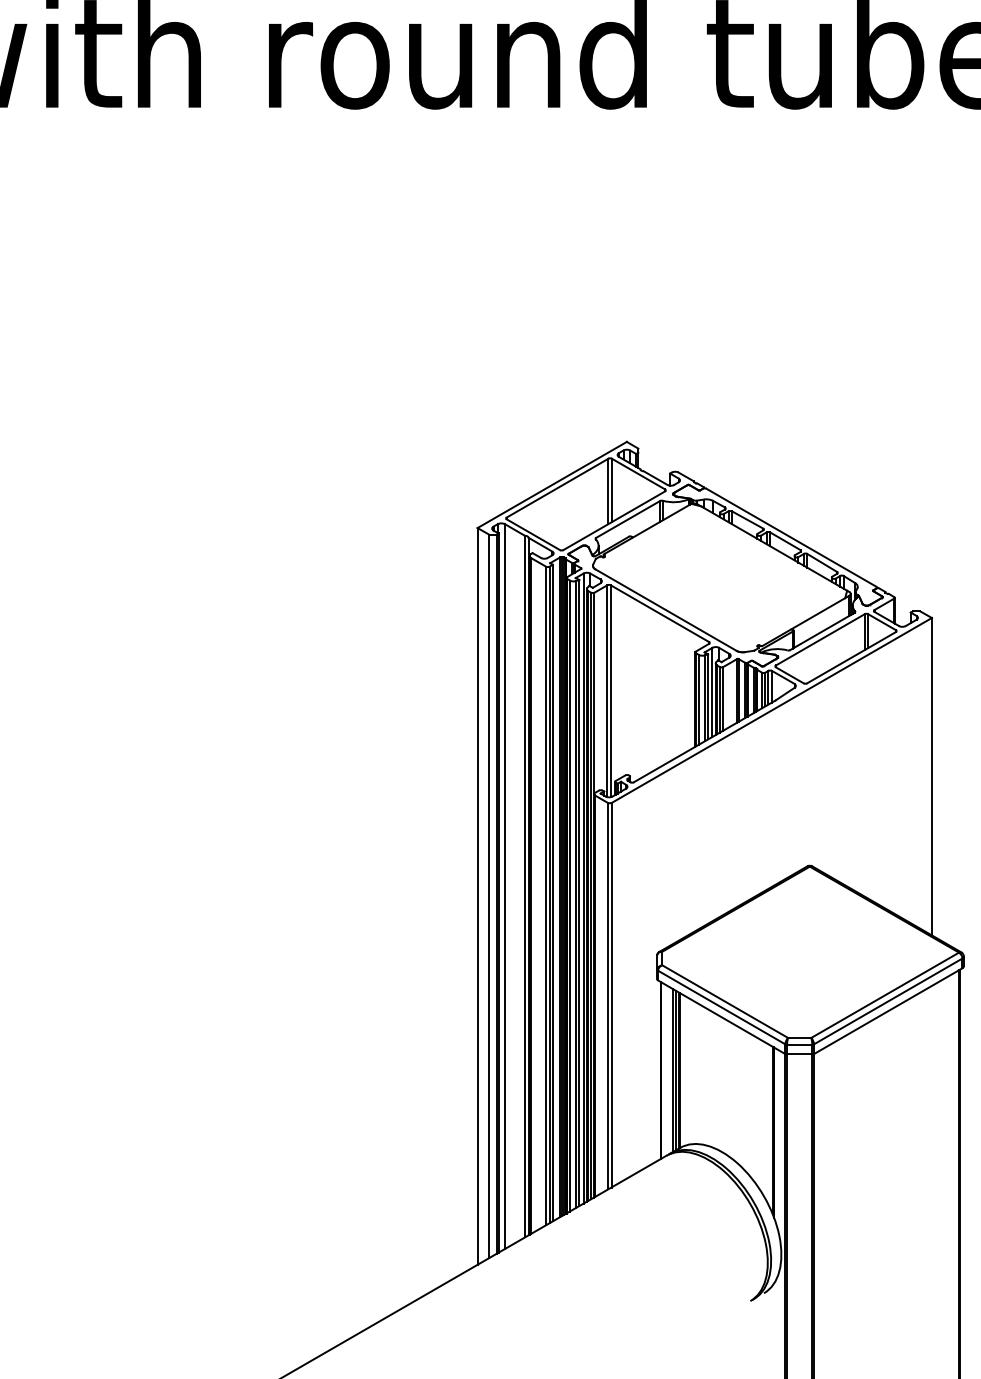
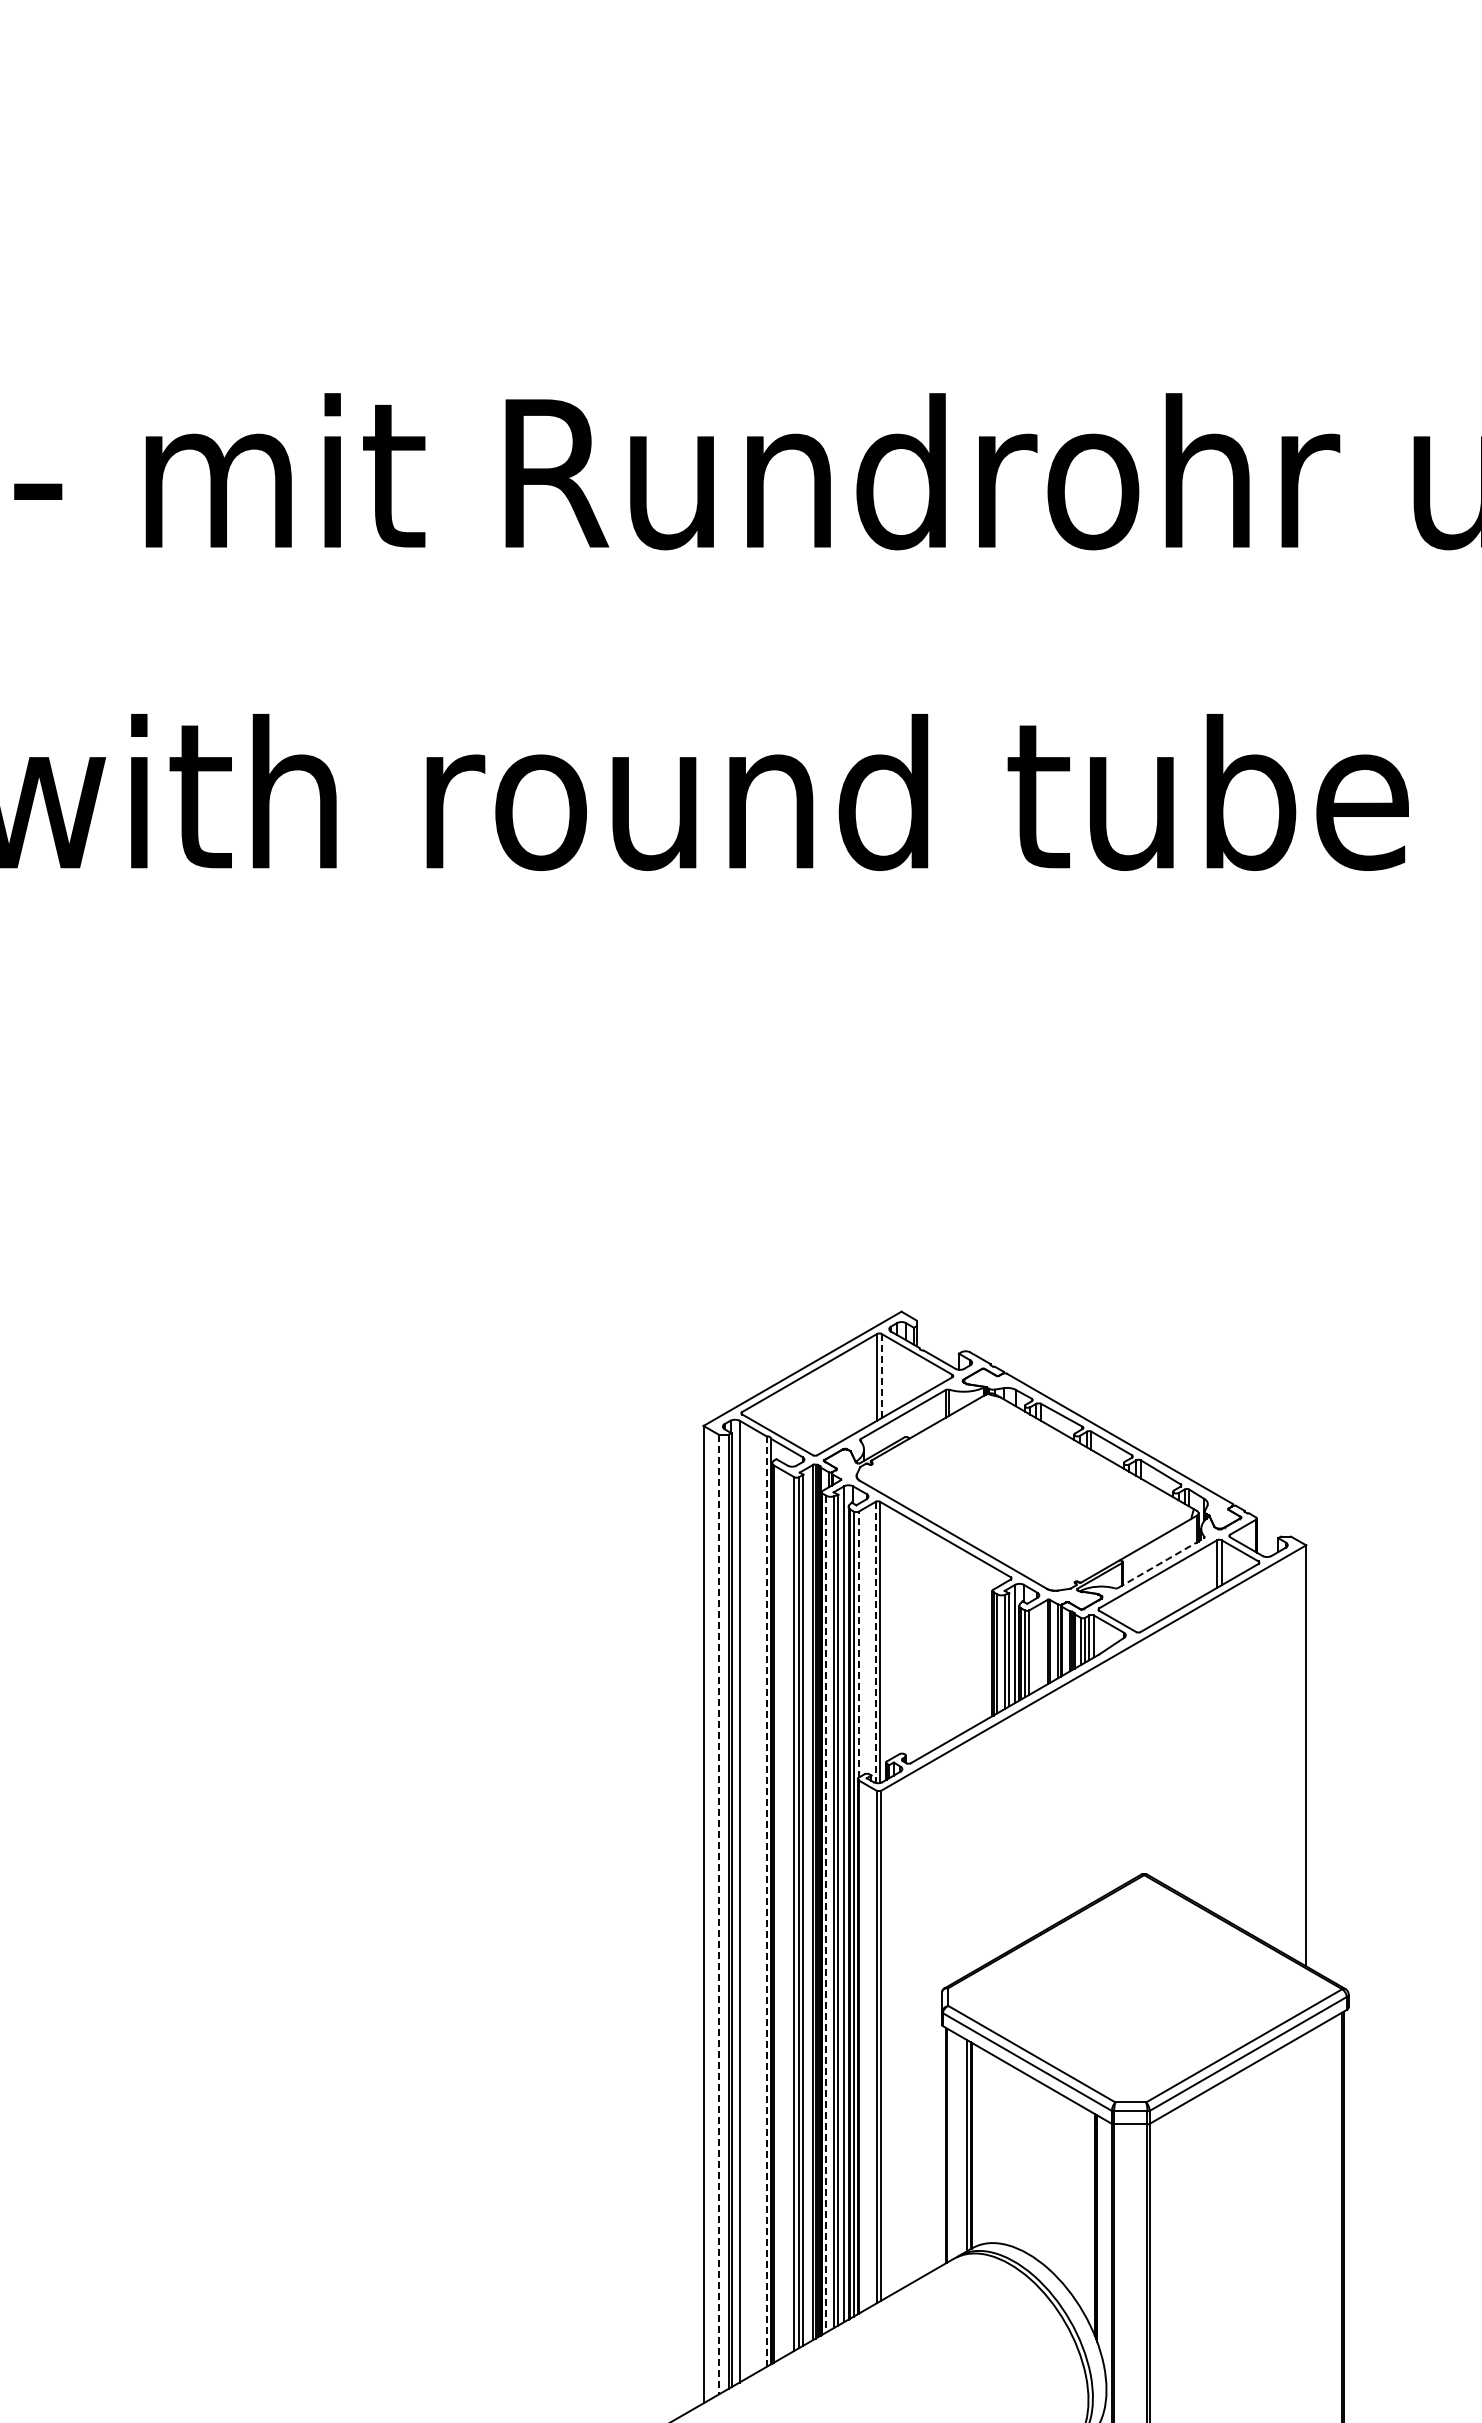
line: (611, 490) -> (881, 1375), solid -> dashed
line: (822, 630) -> (1161, 1562), solid -> dashed
line: (607, 691) -> (875, 1642), solid -> dashed
line: (594, 692) -> (858, 1644), solid -> dashed
line: (525, 887) -> (766, 1902), solid -> dashed
line: (488, 896) -> (718, 1914), solid -> dashed
line: (570, 896) -> (826, 1914), solid -> dashed
line: (672, 1070) -> (962, 2145), removed

